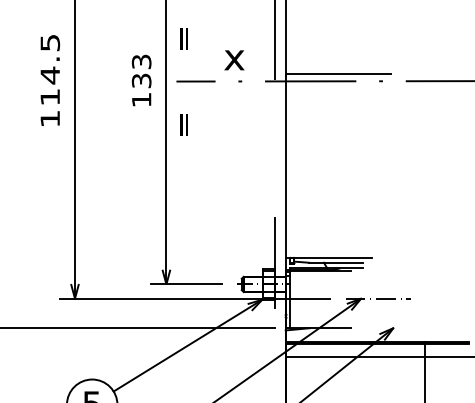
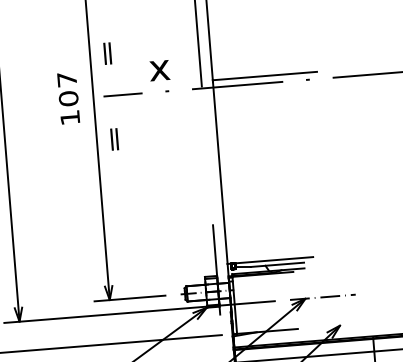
text: (141, 71) -> (67, 89), 133 -> 107

